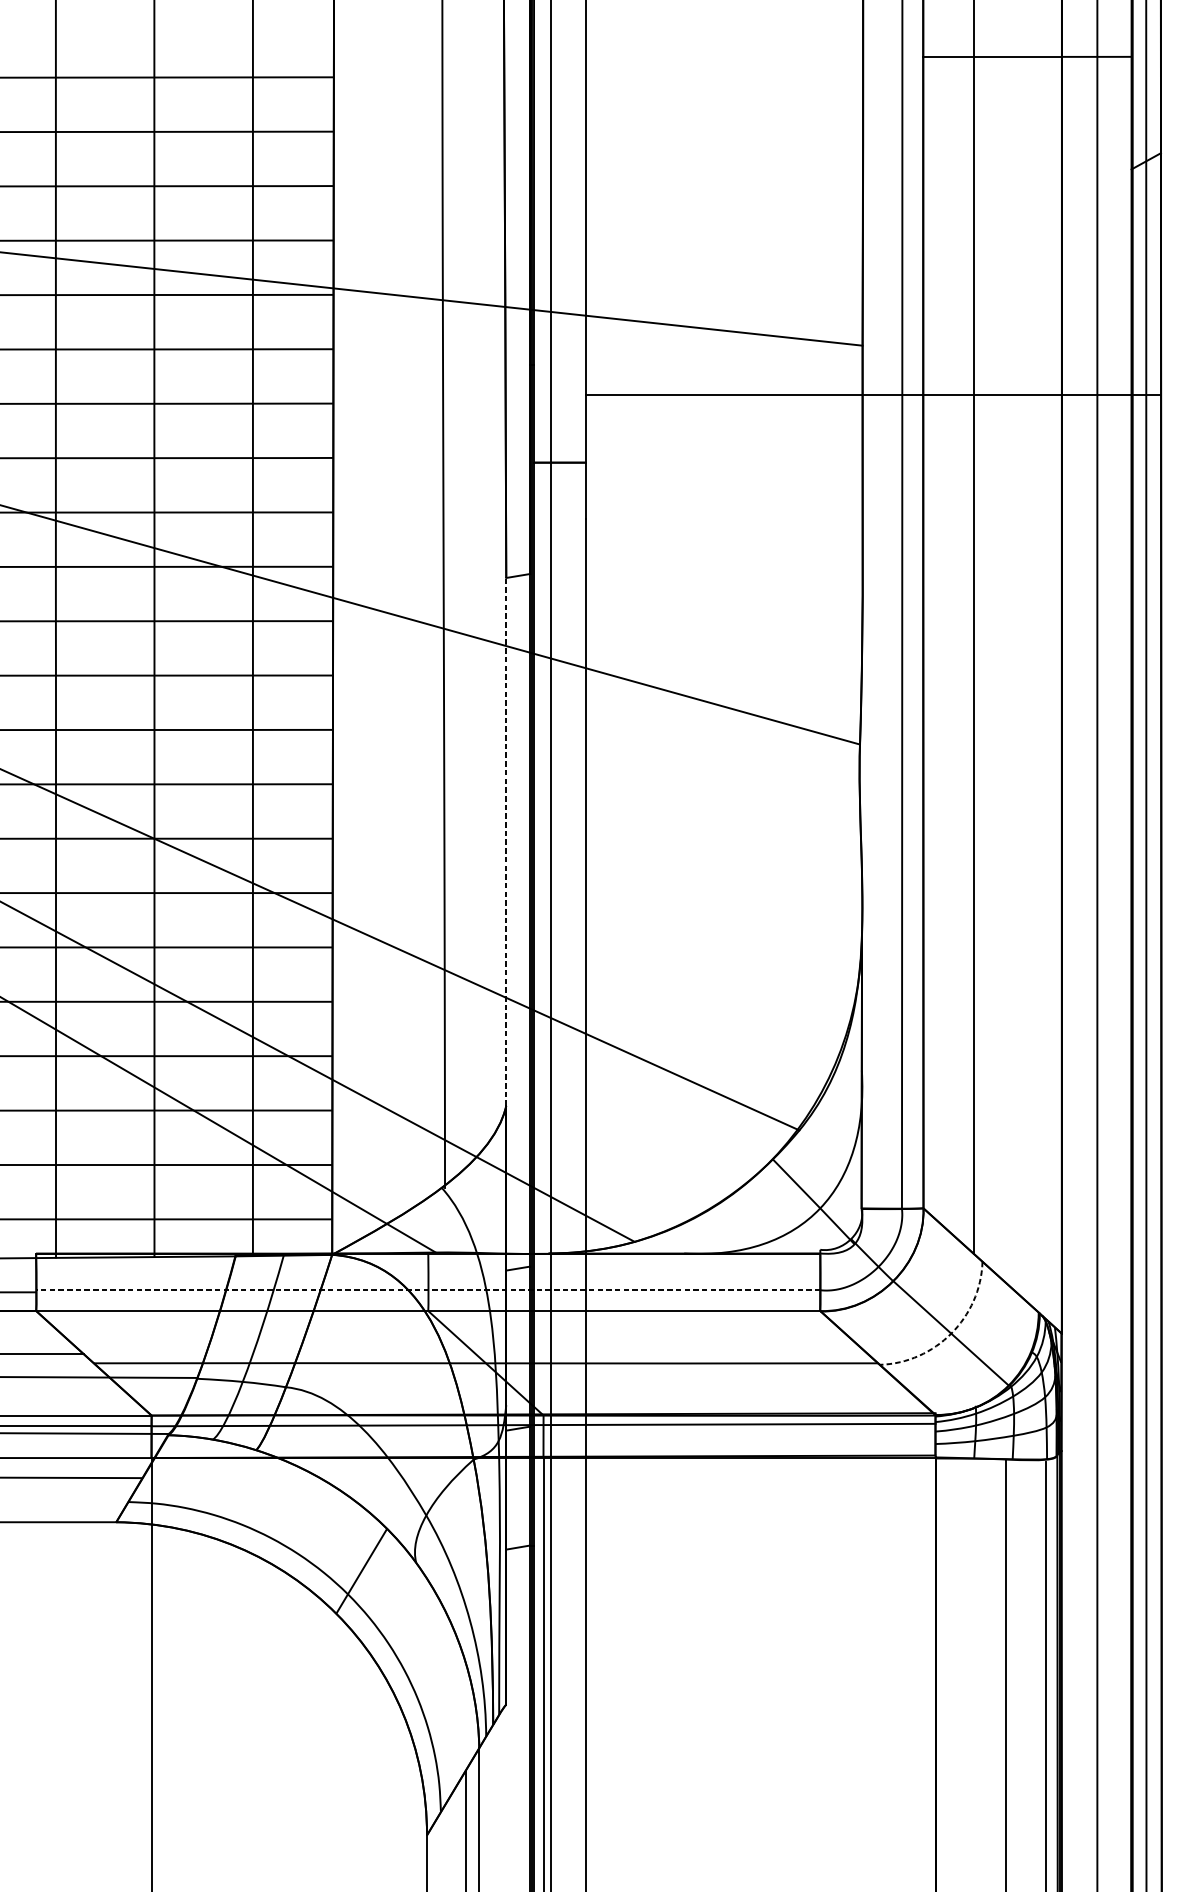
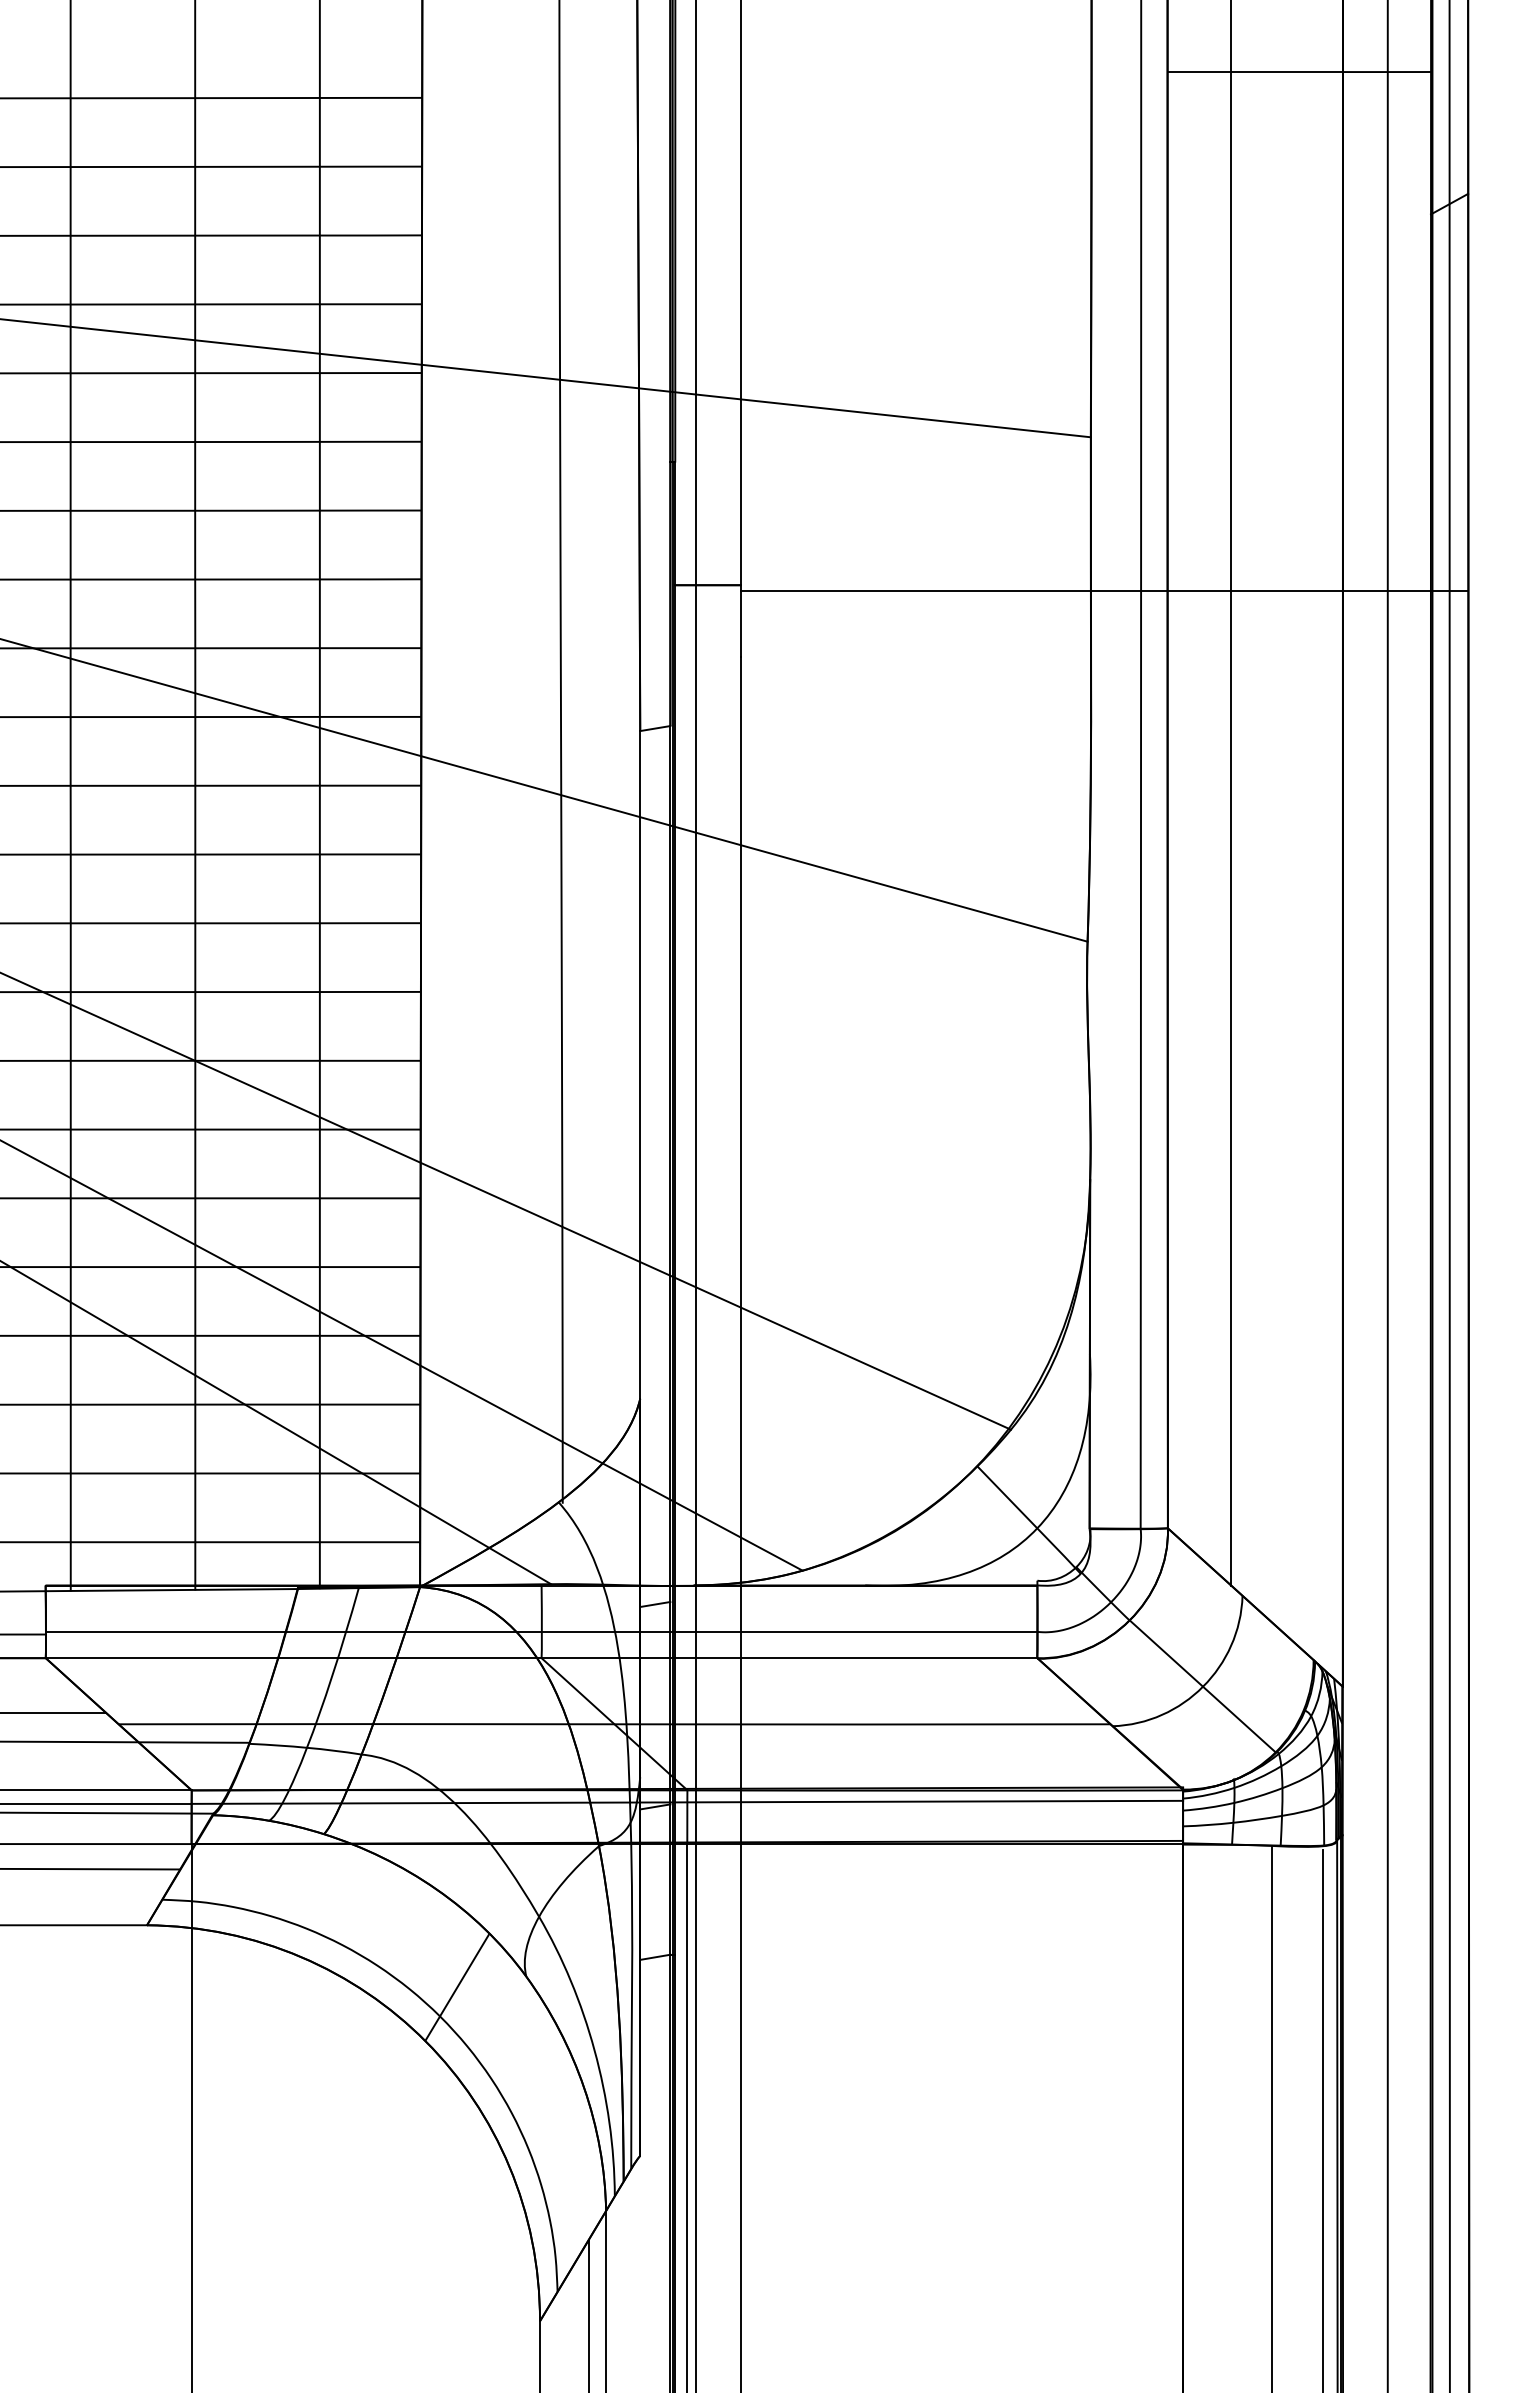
line: (873, 394) -> (1104, 591), moved
line: (506, 841) -> (640, 1064), dashed -> solid
line: (428, 1289) -> (541, 1631), dashed -> solid
arc: (951, 1333) -> (1203, 1686), dashed -> solid

